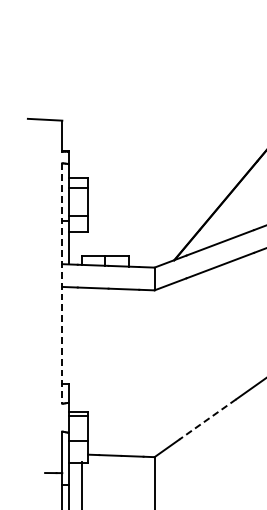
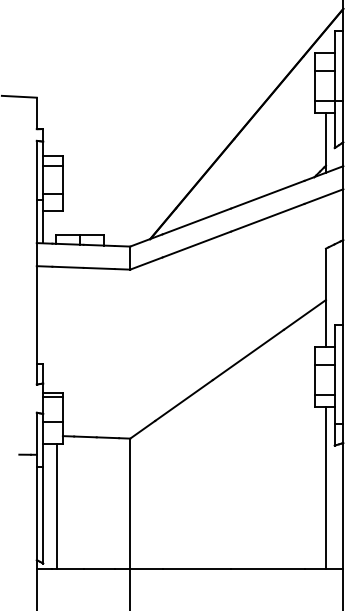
line: (62, 283) -> (36, 262), dashed -> solid
line: (207, 419) -> (183, 400), dashed -> solid

